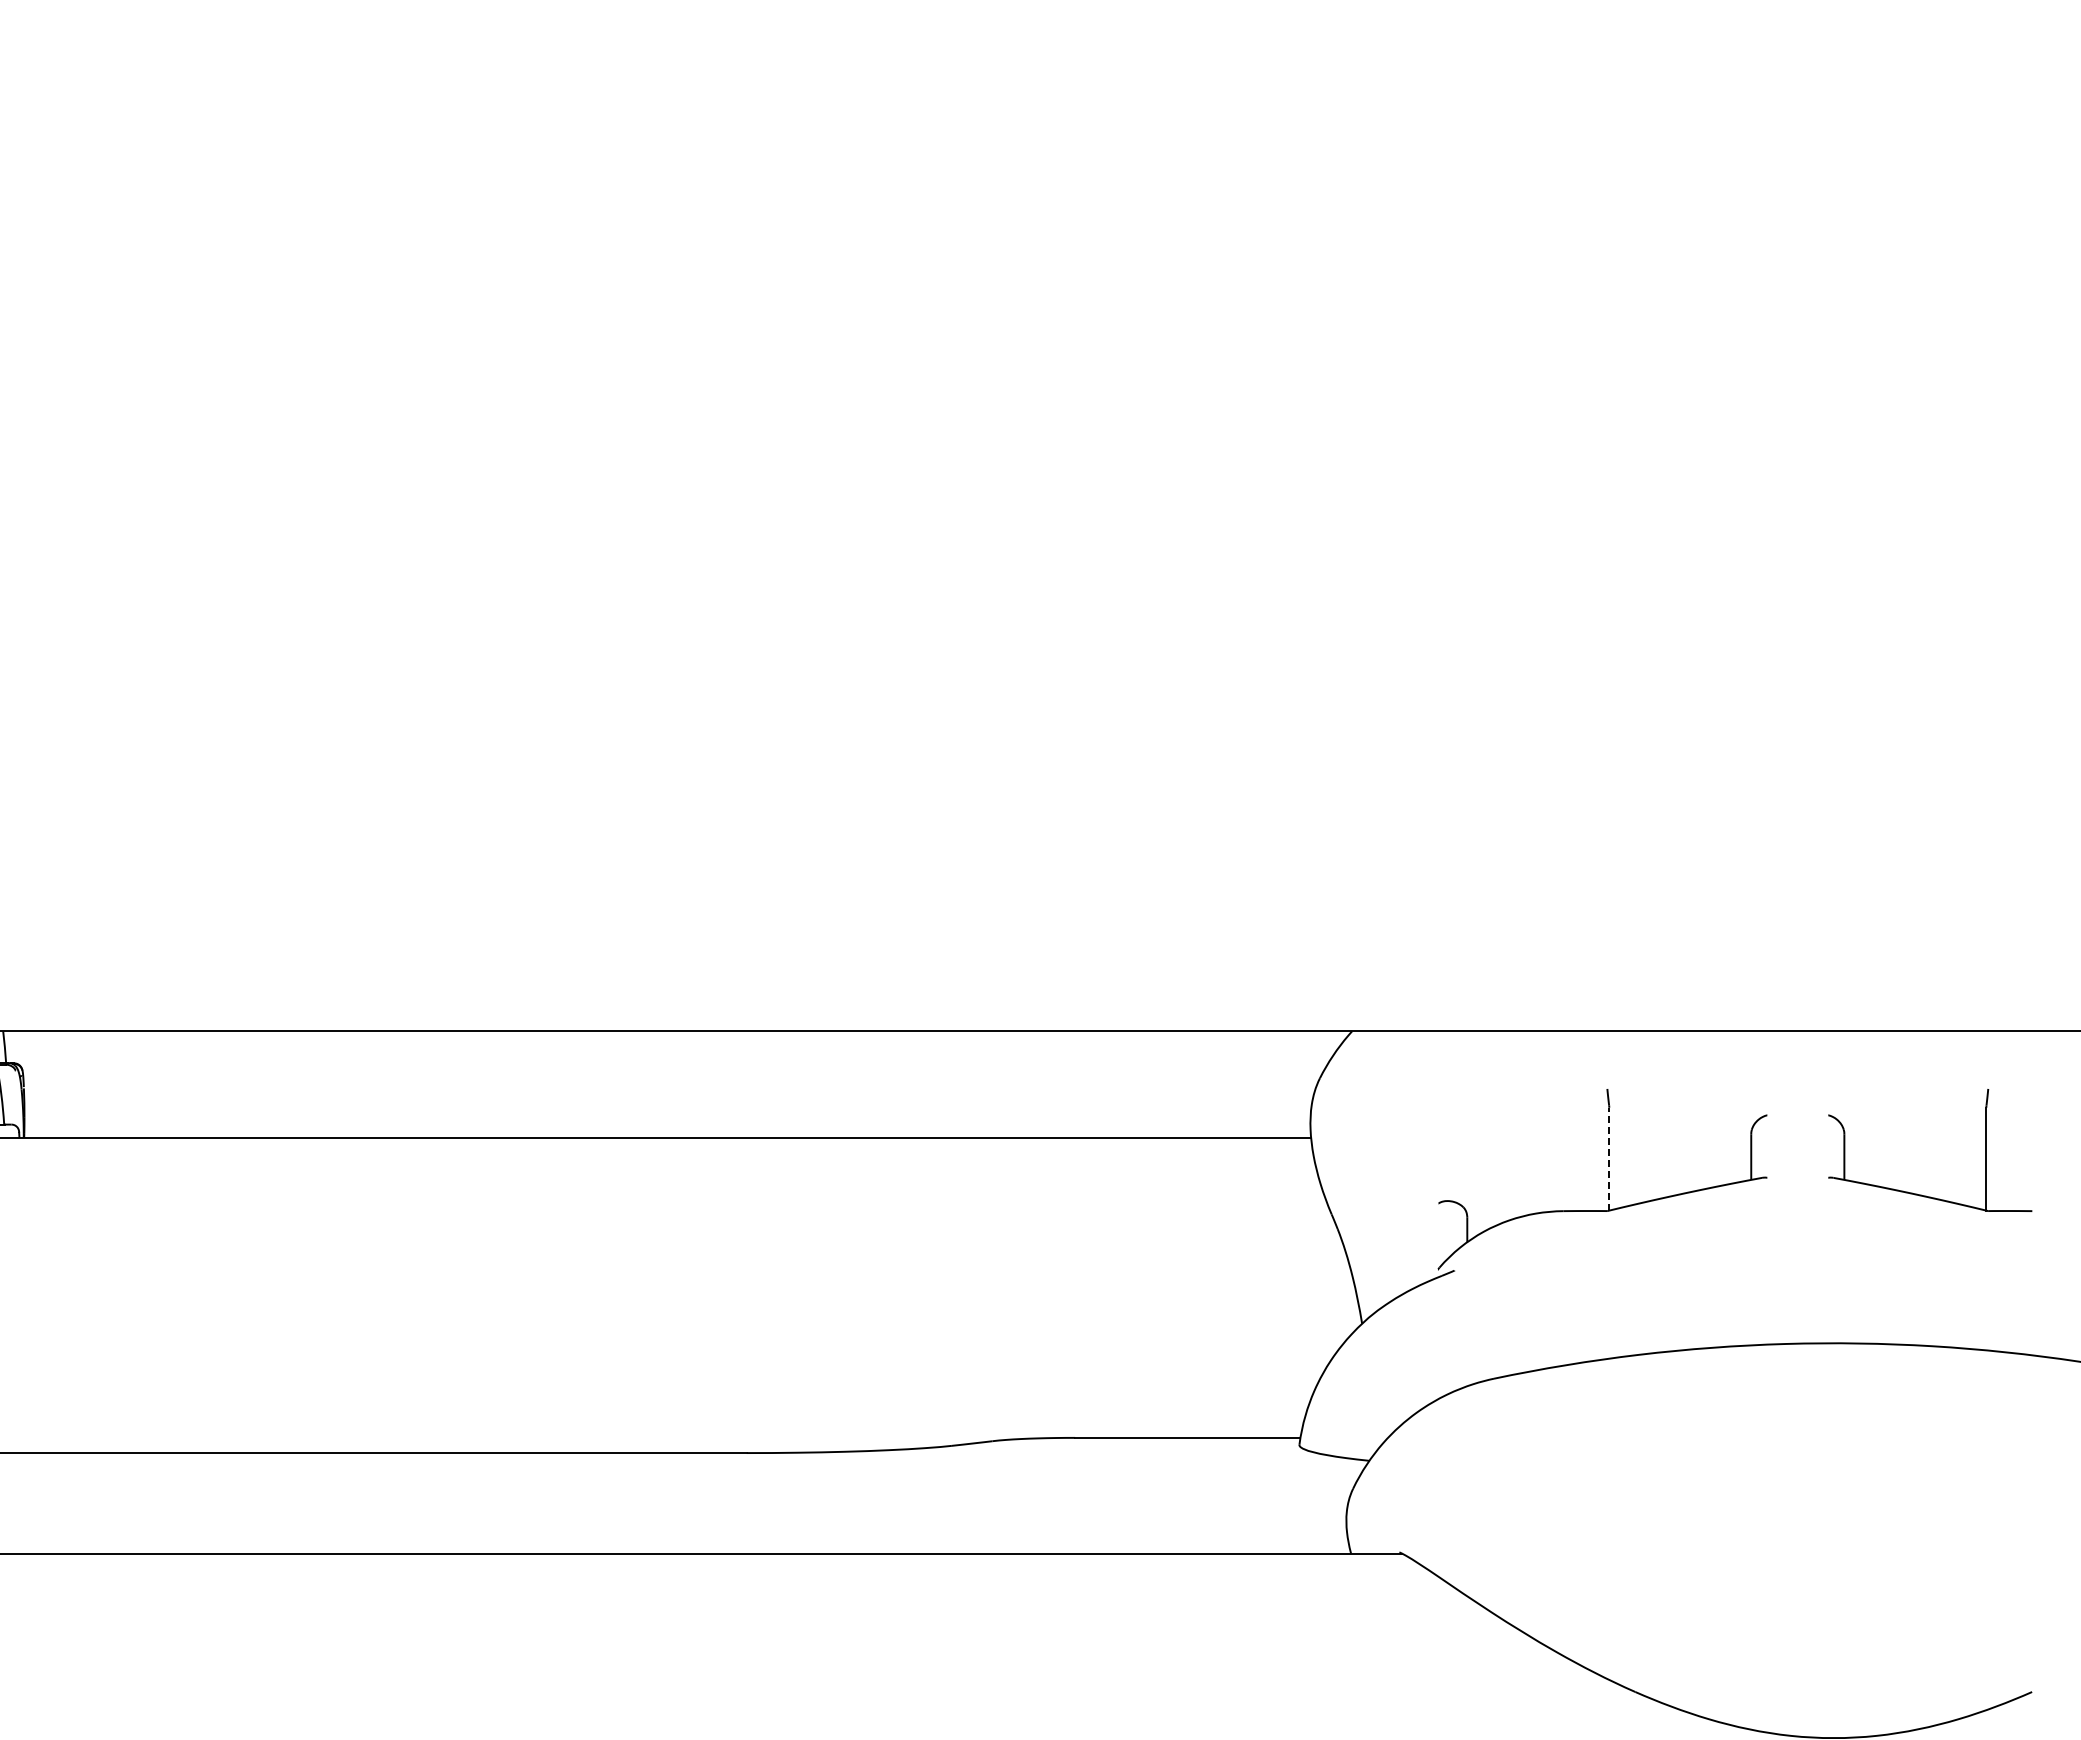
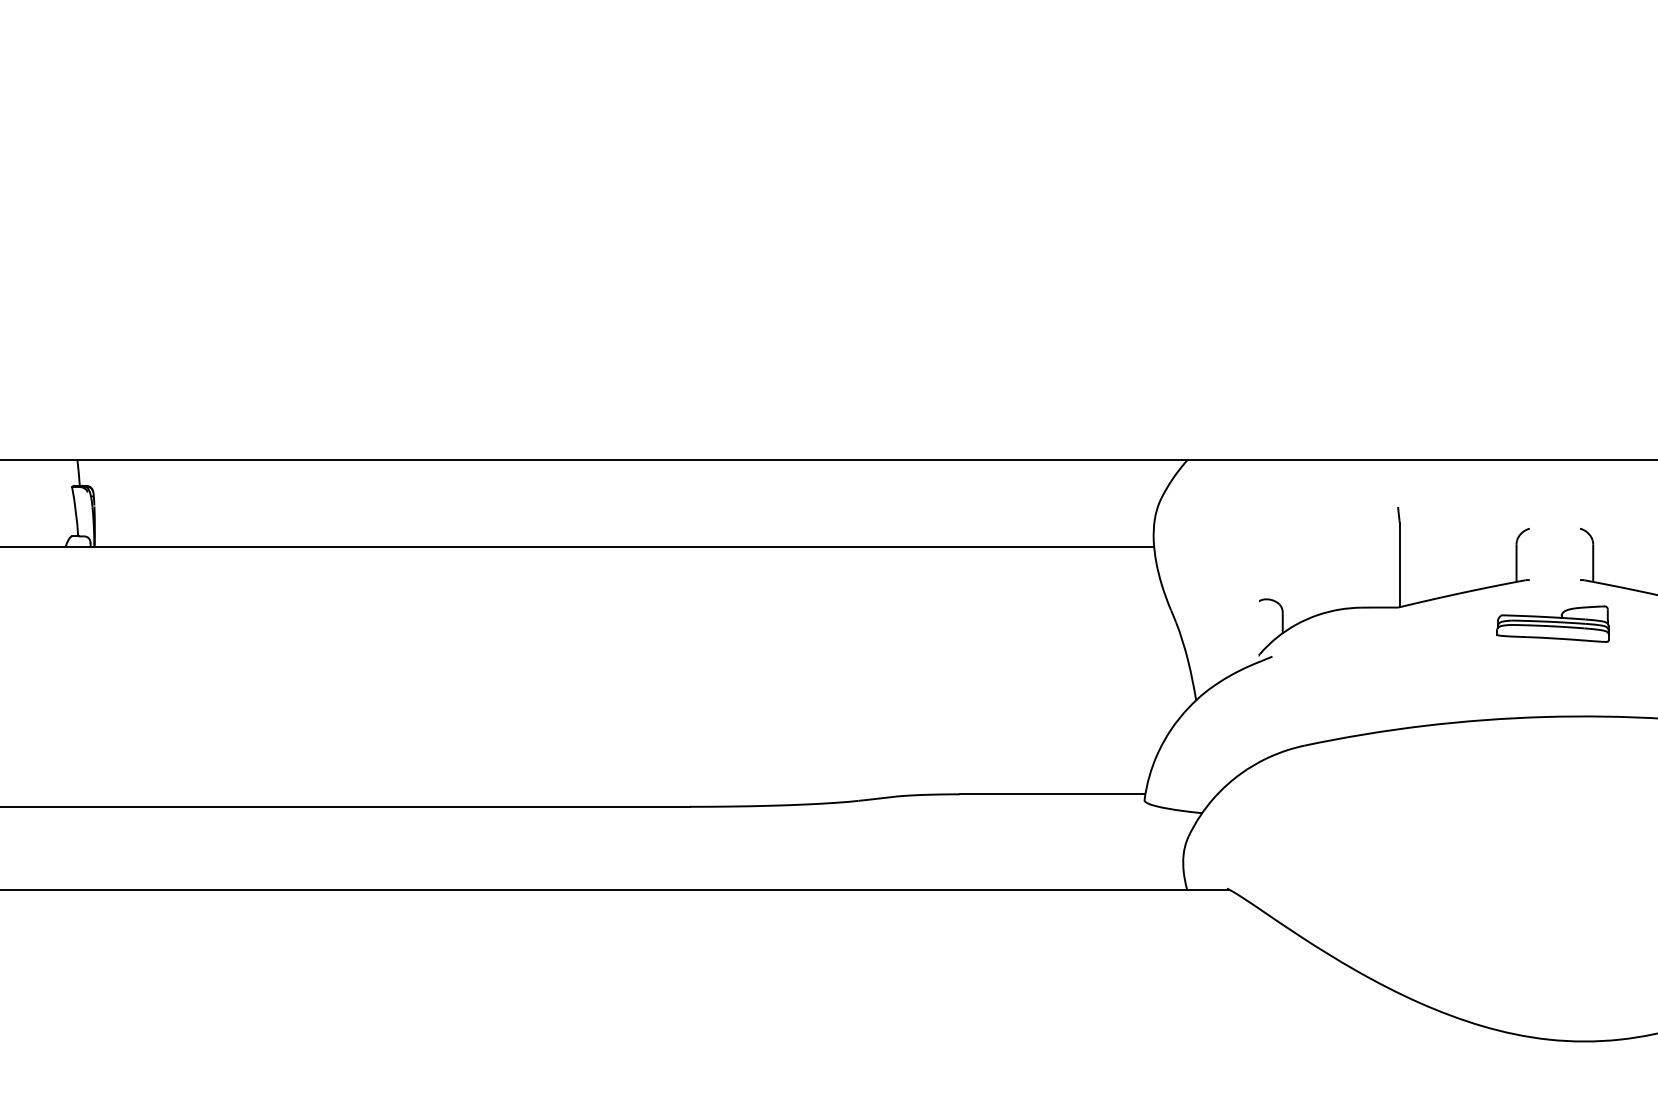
line: (1609, 1158) -> (1399, 564), dashed -> solid
part: (1795, 1230) -> (1552, 623), added

